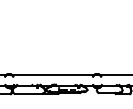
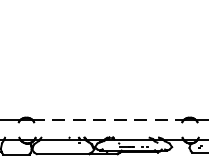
line: (53, 75) -> (108, 120), solid -> dashed

